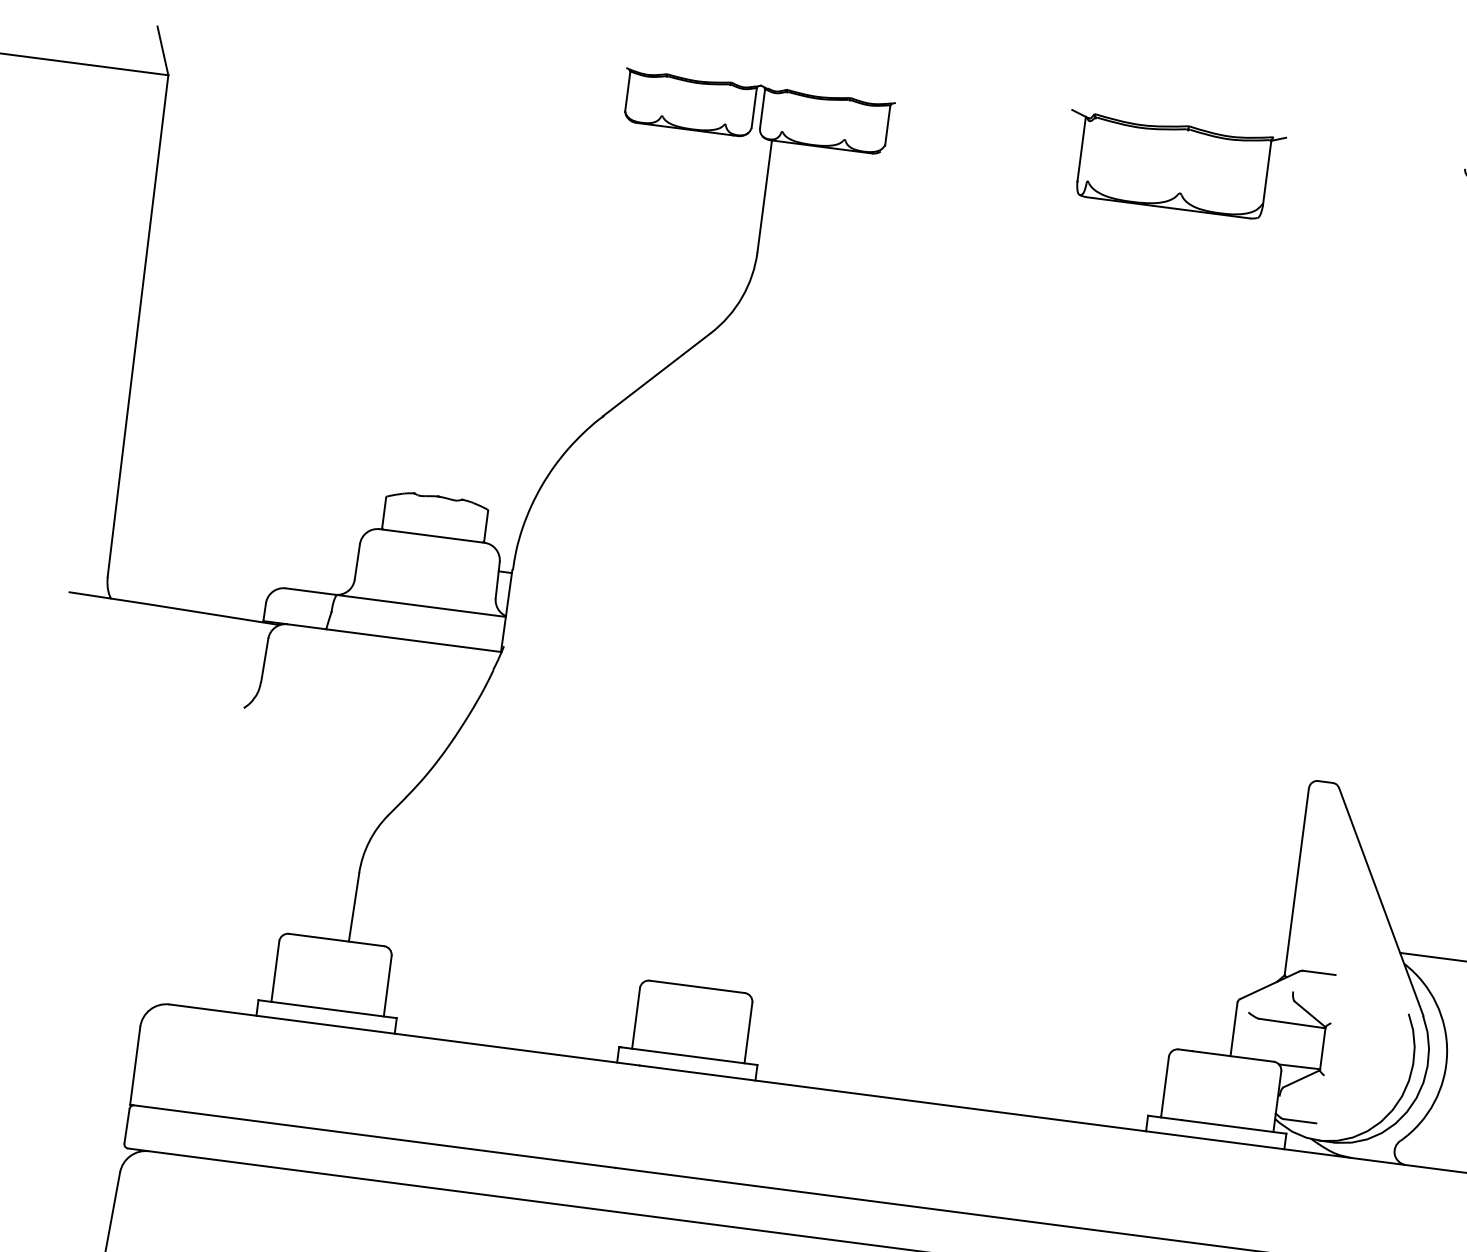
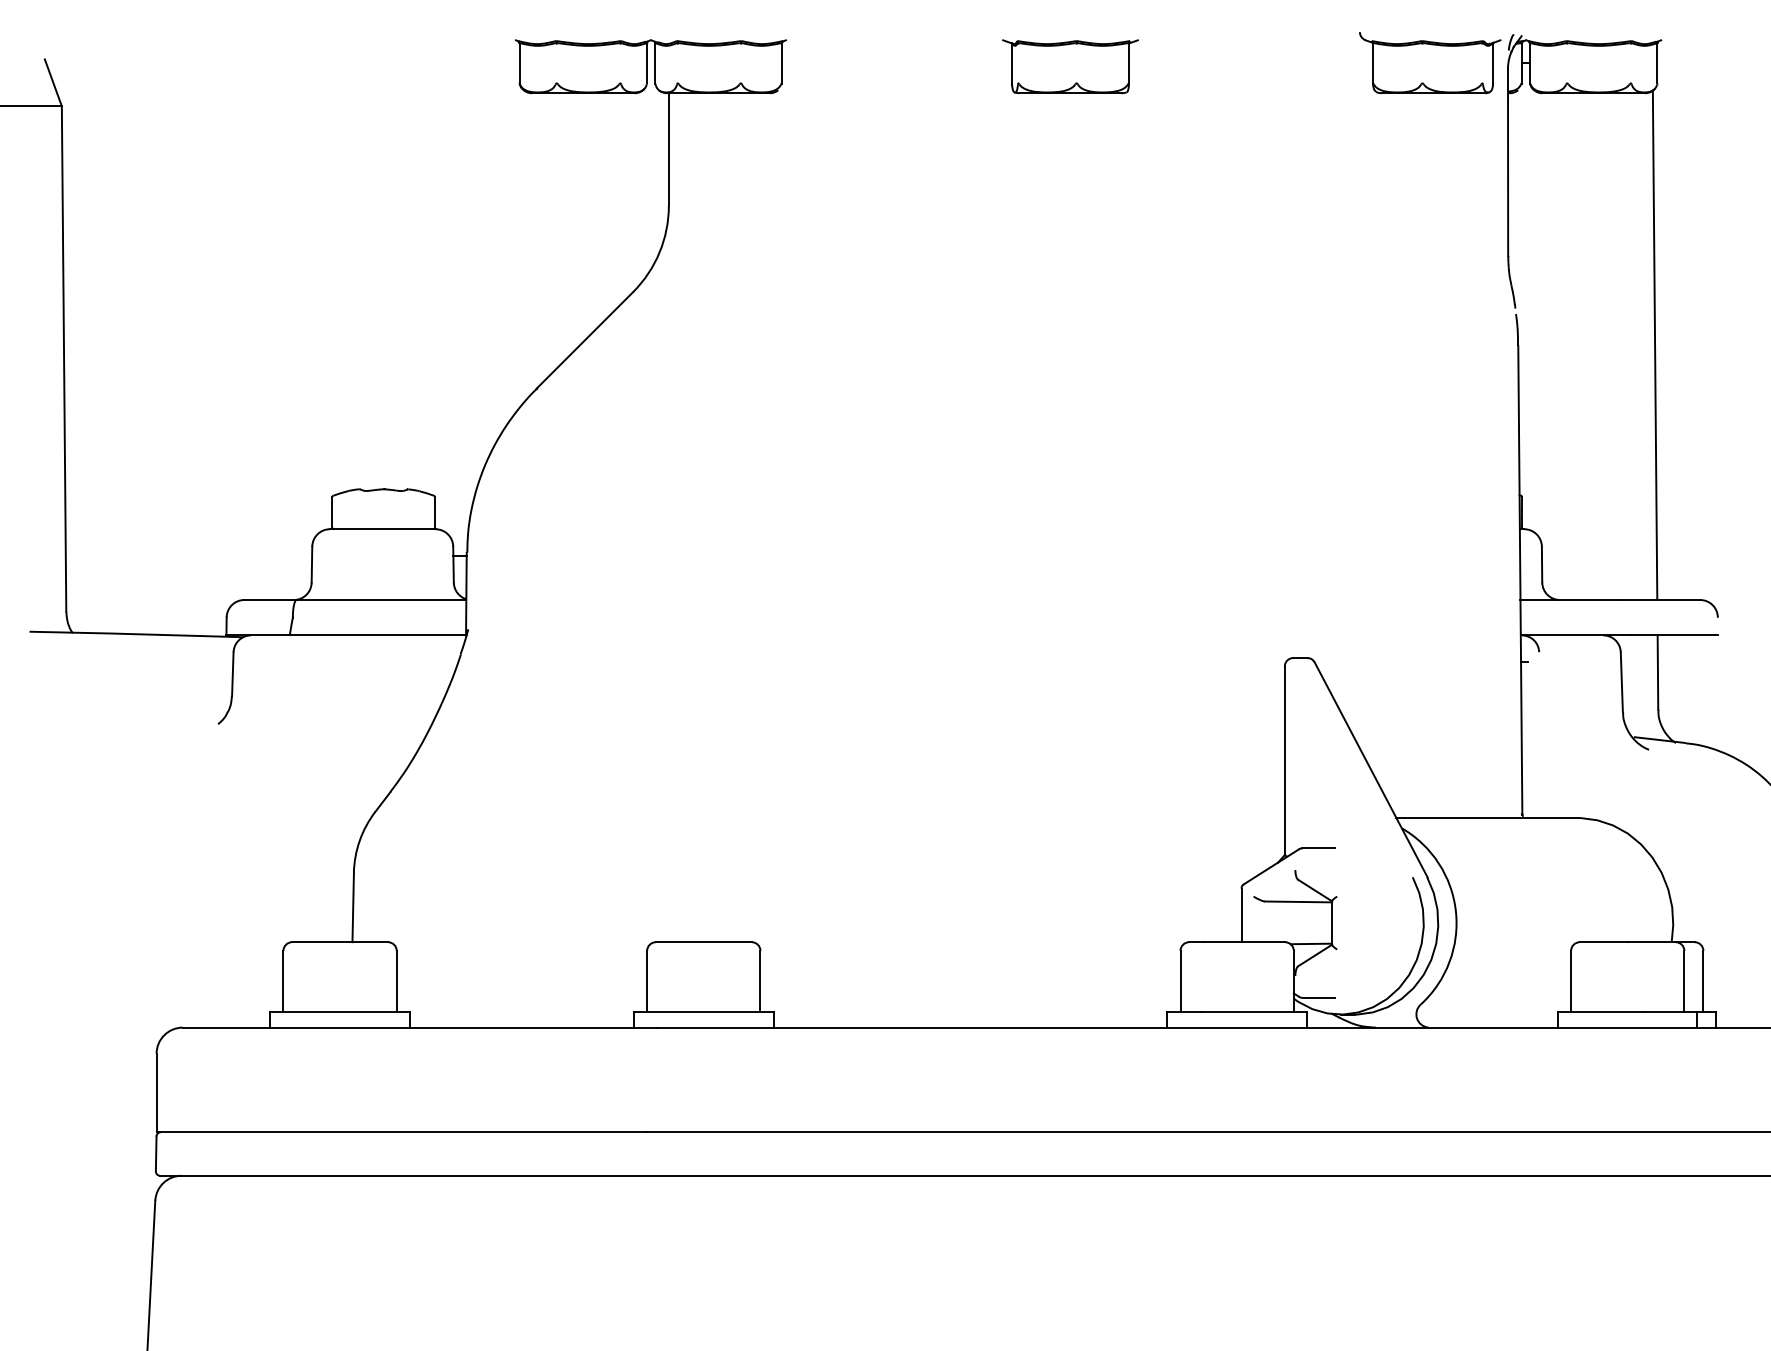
part: (1173, 165) -> (1070, 66), size x0.62

